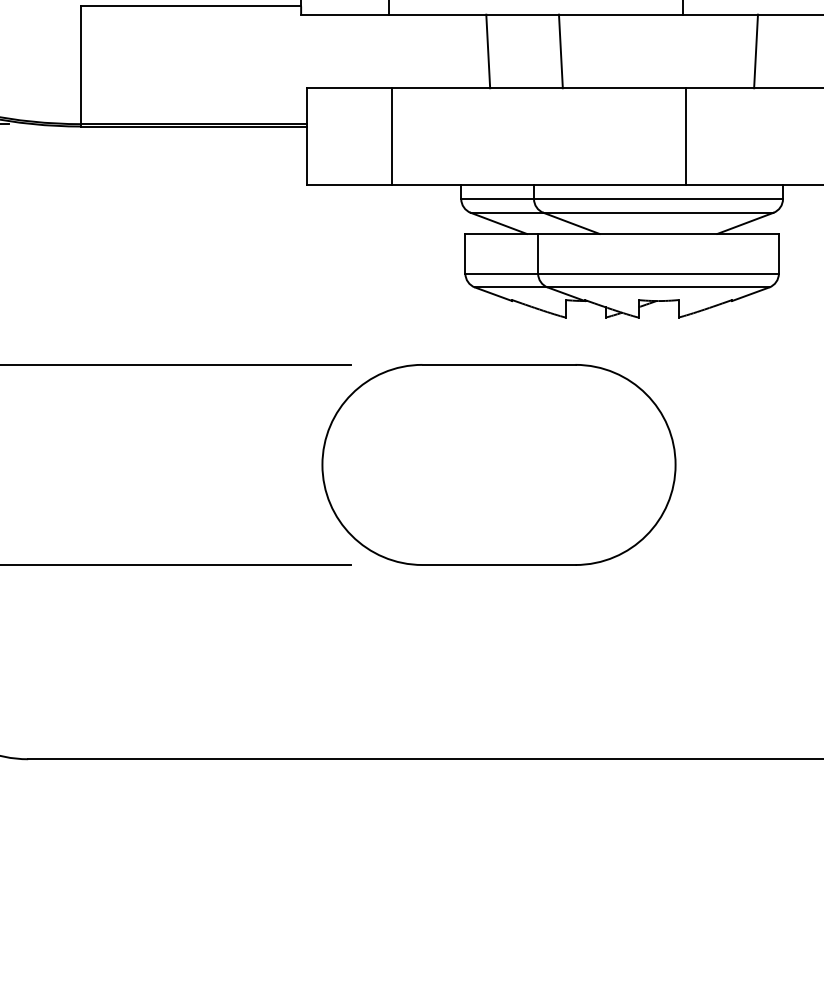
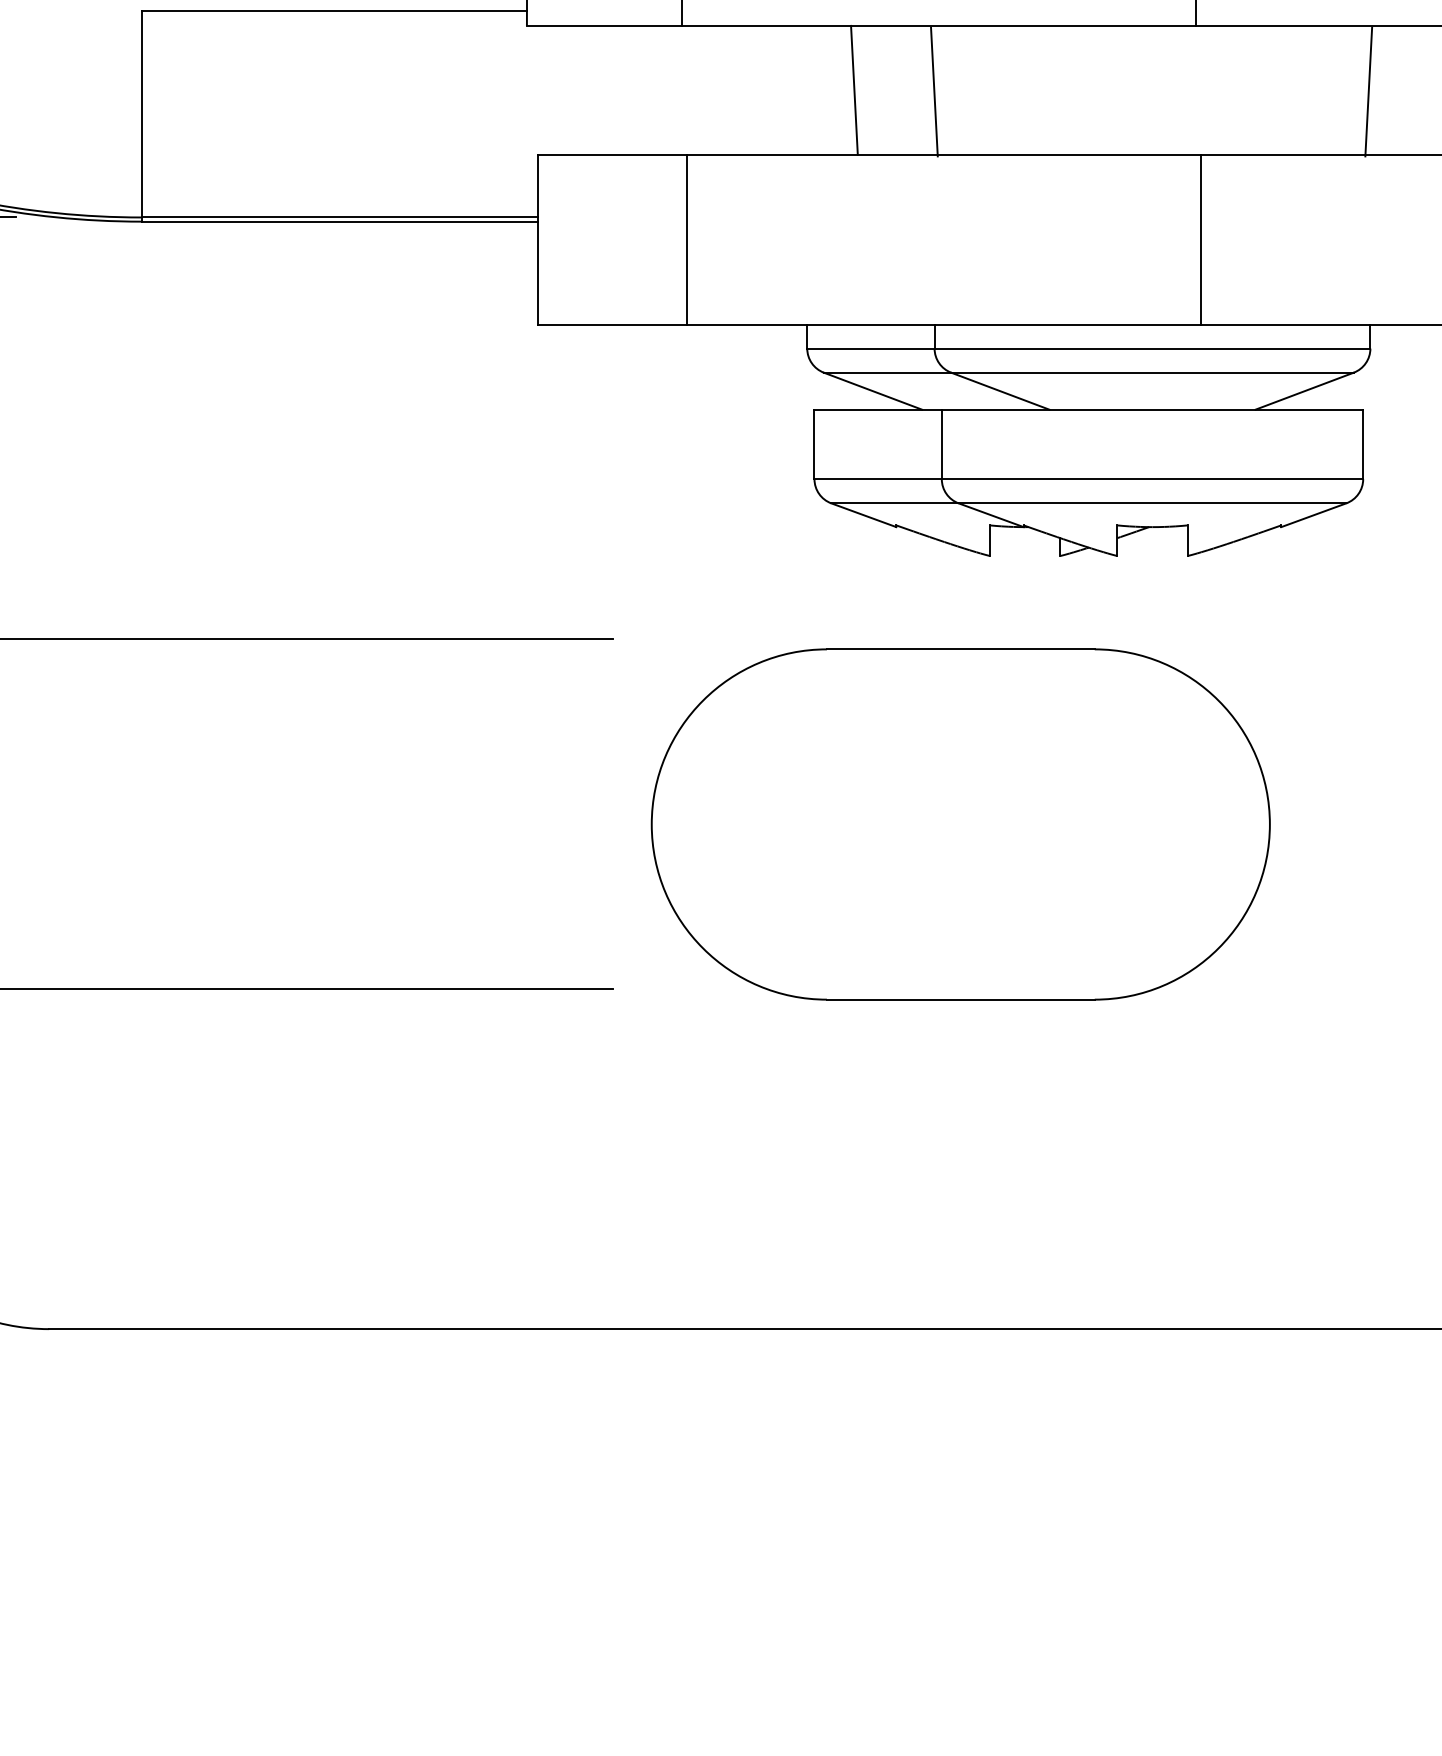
line: (560, 51) -> (933, 92), moved
line: (755, 51) -> (1367, 92), moved
part: (498, 464) -> (959, 823), moved

